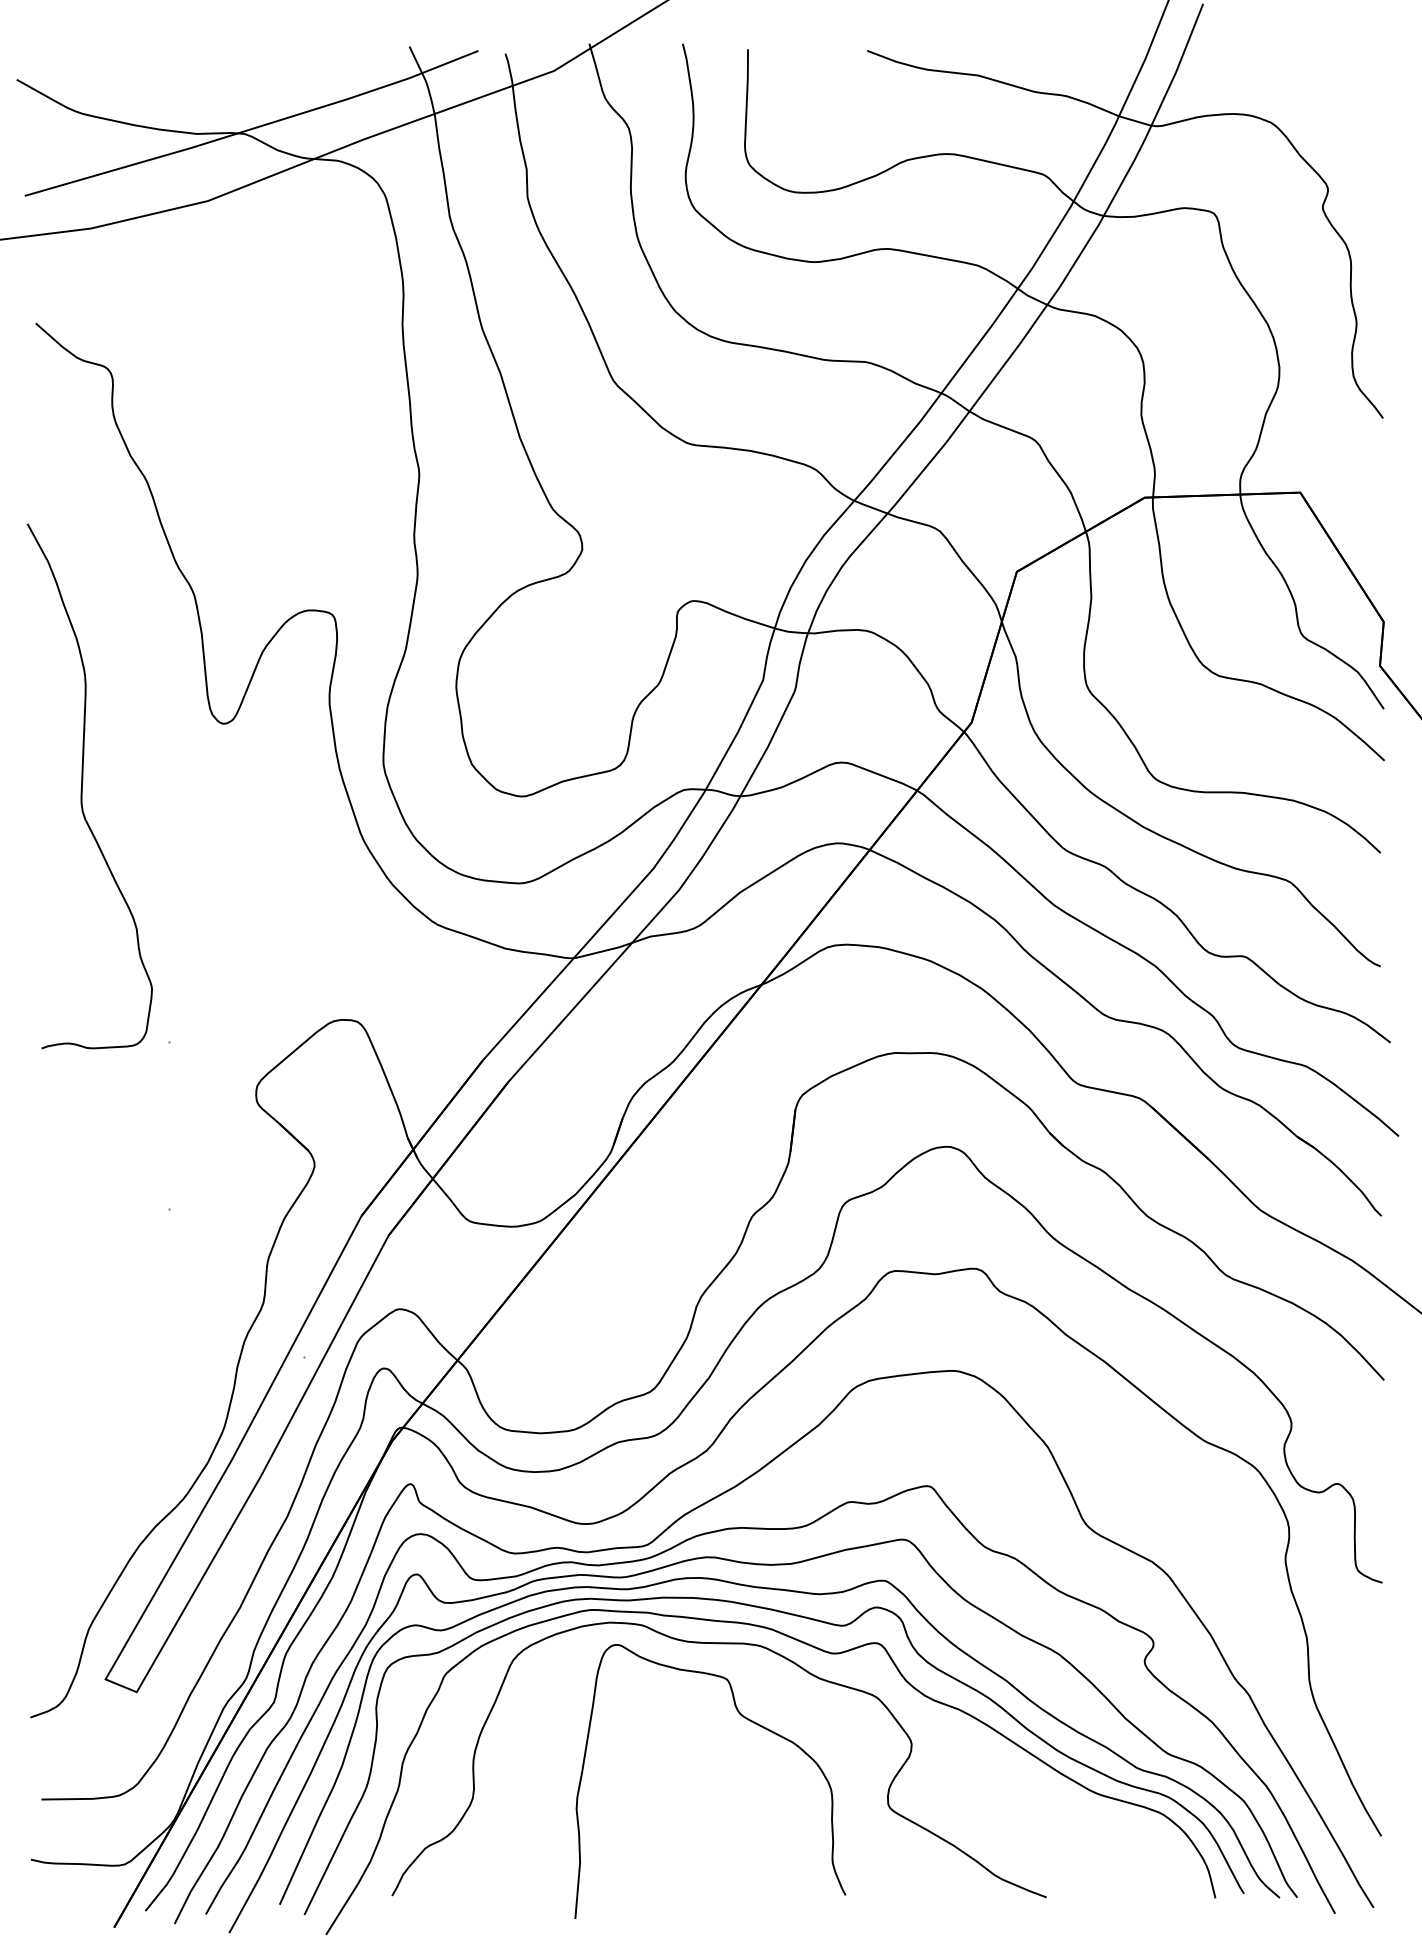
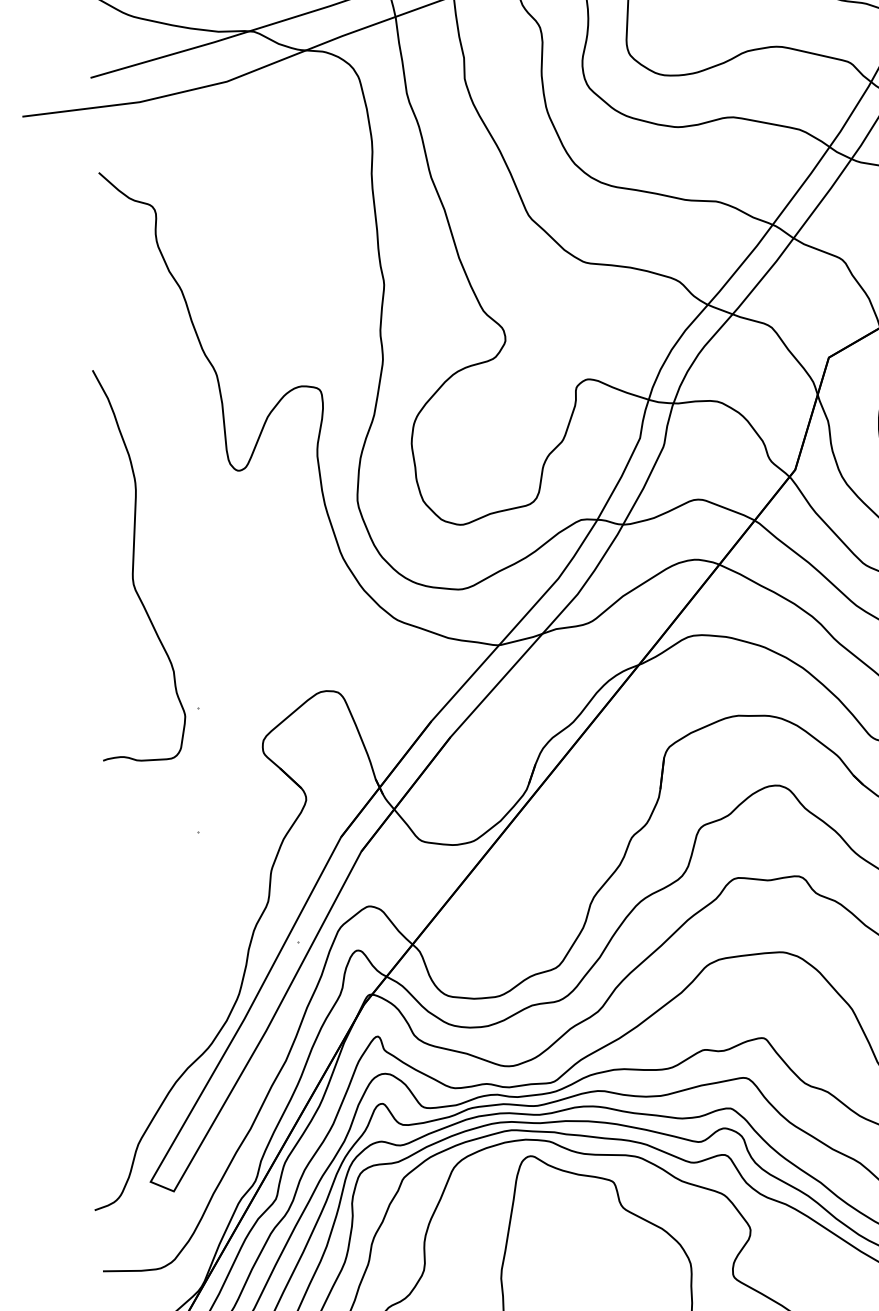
curve: (82, 786) -> (133, 565), moved

